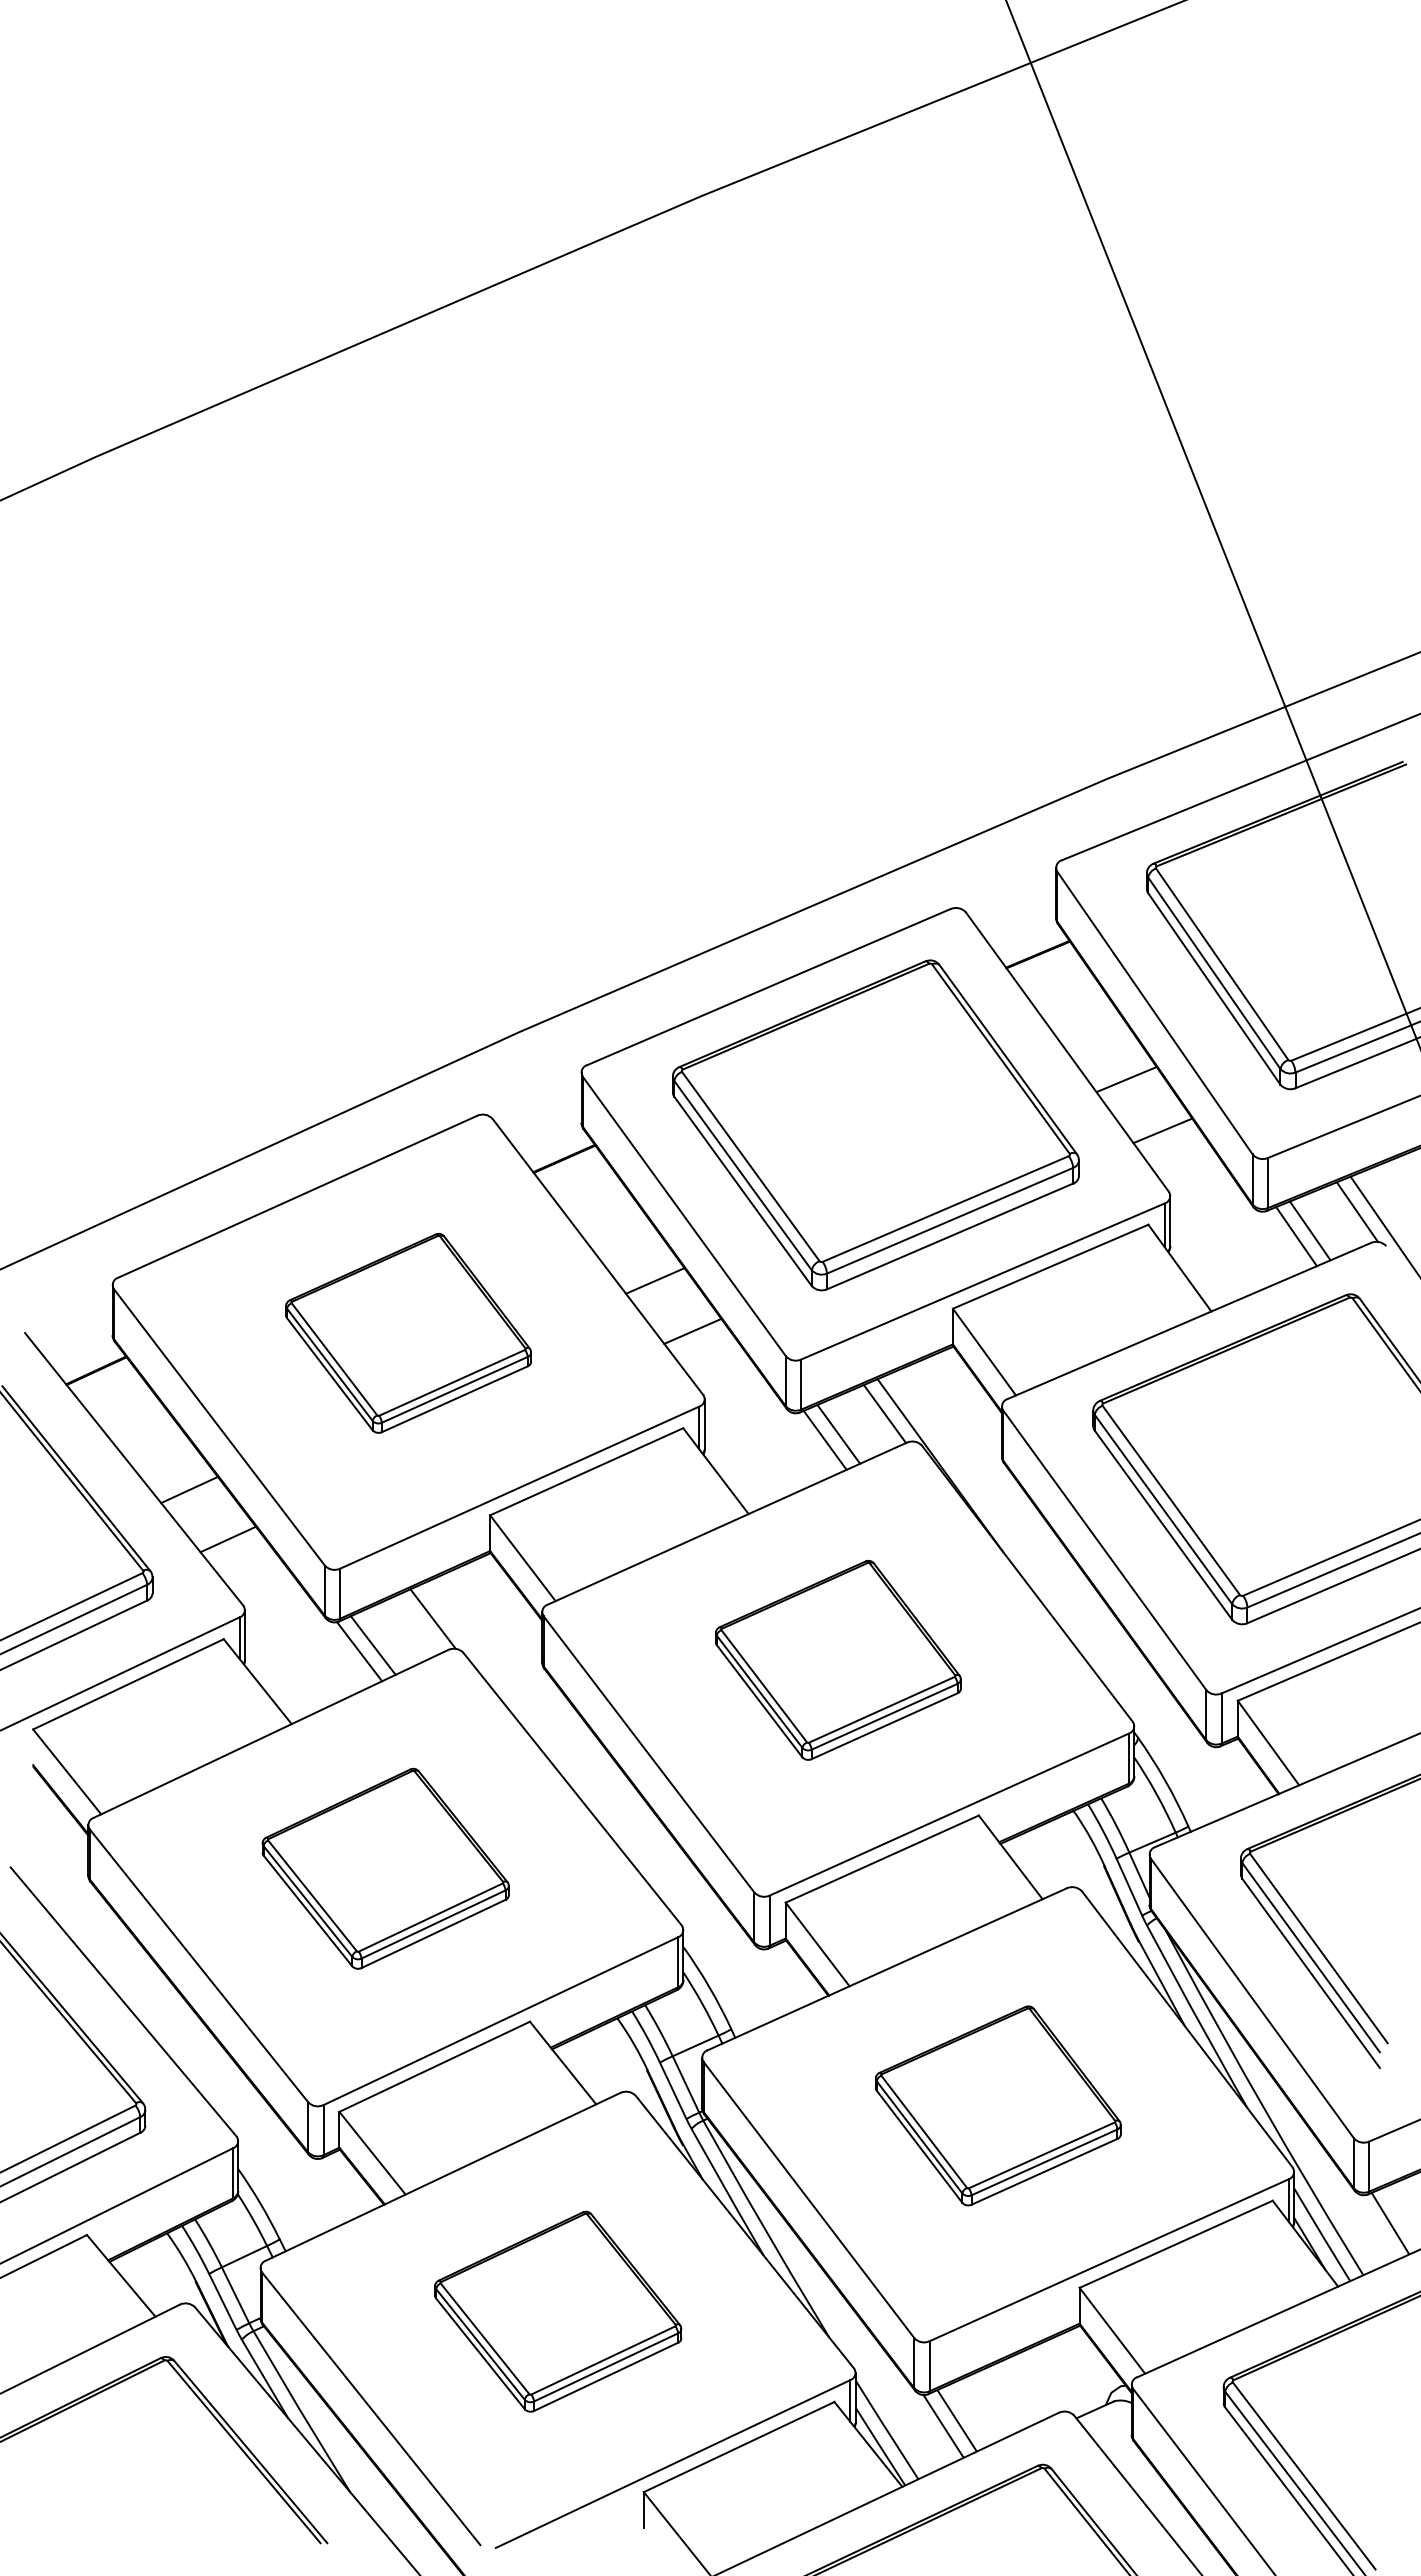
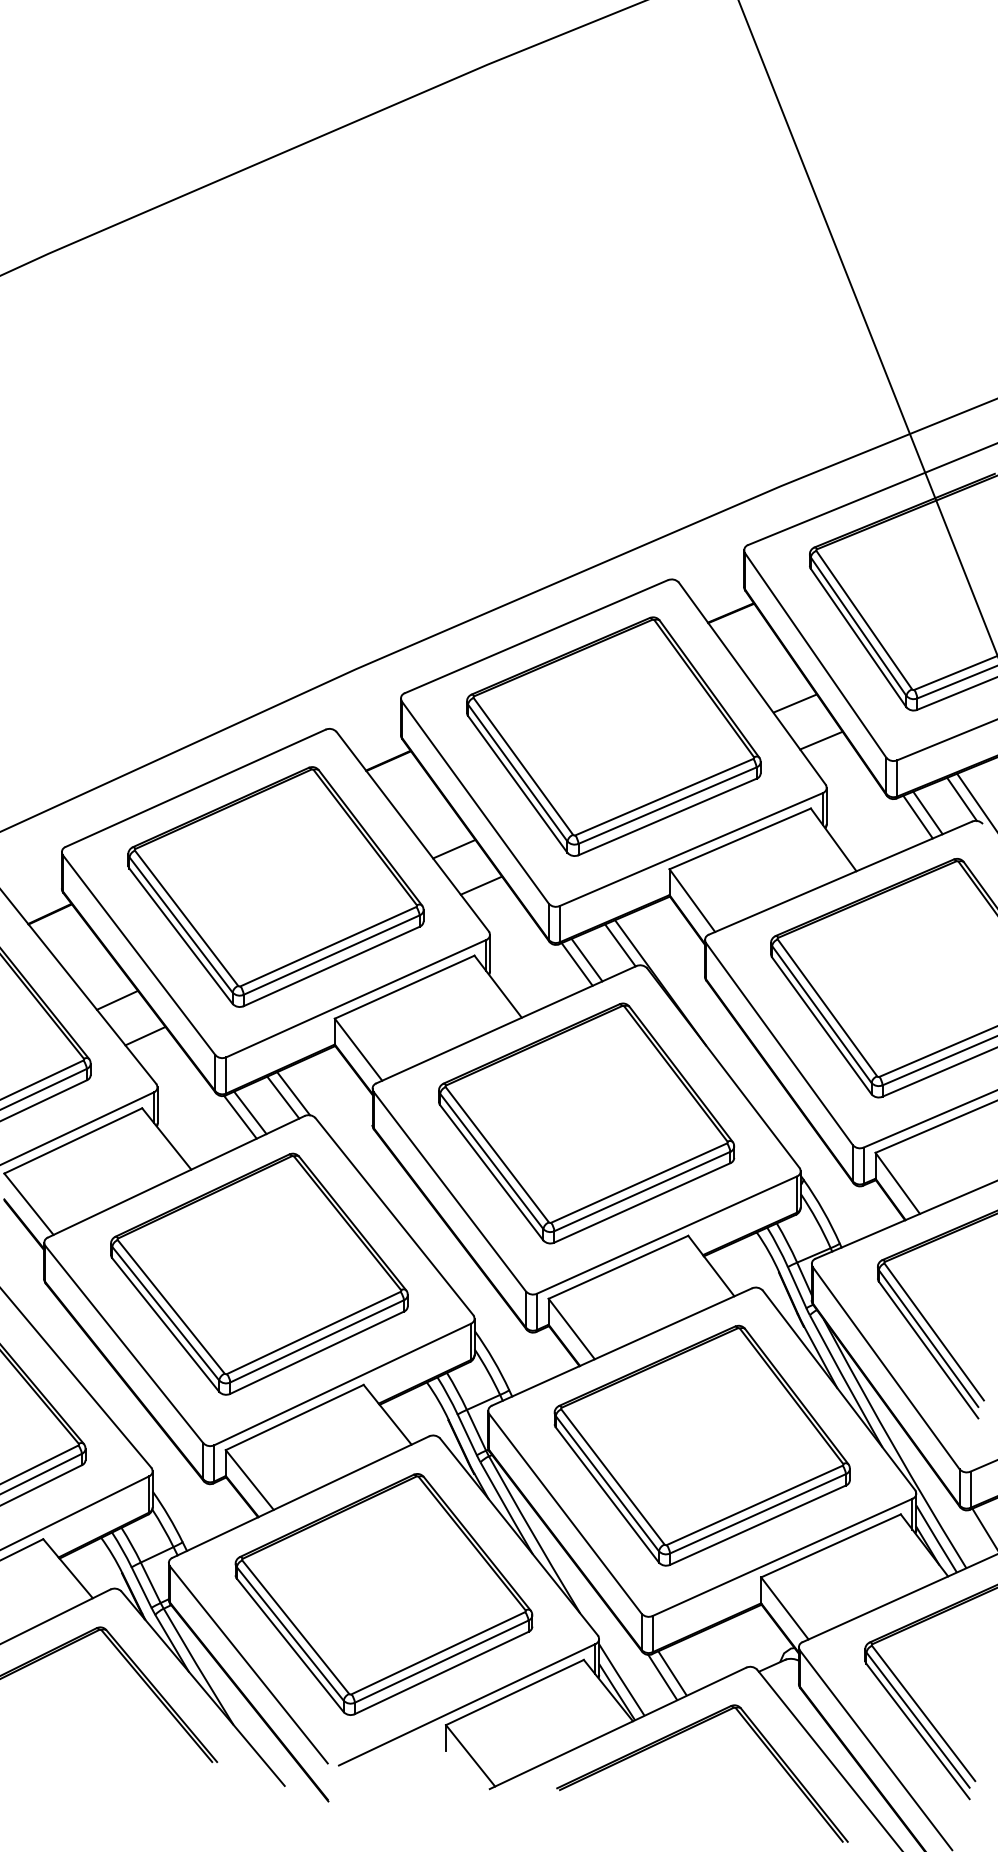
part: (408, 1333) -> (275, 887), size x1.67
line: (418, 1624) -> (283, 1097), added
part: (838, 1660) -> (586, 1123), size x1.67
part: (385, 1868) -> (259, 1274), size x1.67
part: (998, 2105) -> (702, 1445), size x1.67
part: (558, 2311) -> (384, 1594), size x1.67

